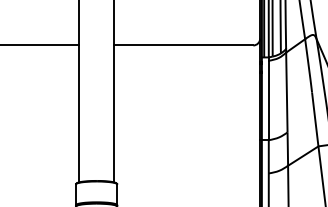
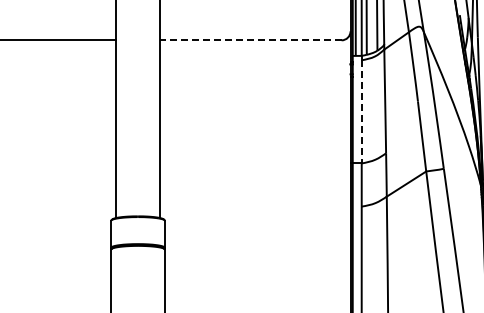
line: (183, 45) -> (251, 40), solid -> dashed
line: (268, 100) -> (361, 111), solid -> dashed

